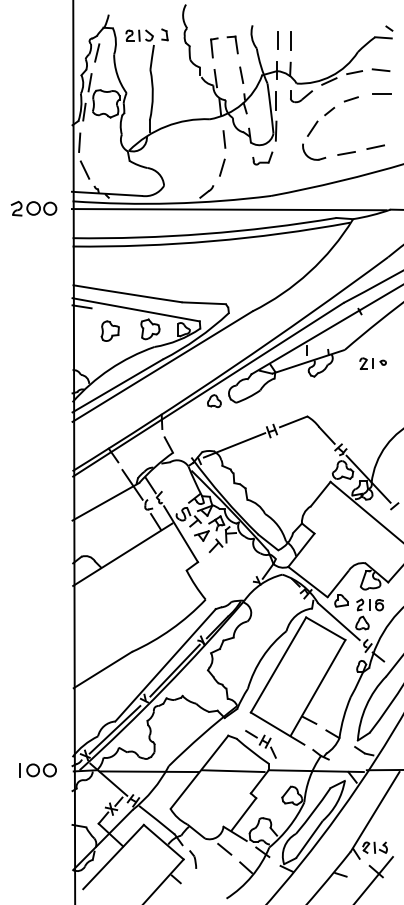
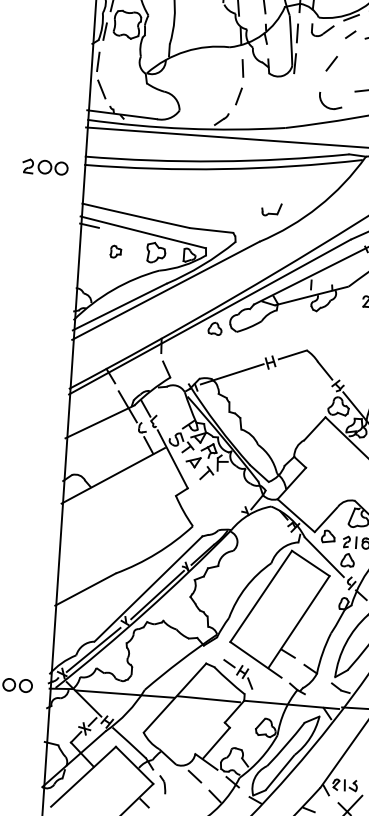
line: (329, 111) -> (350, 34), moved
part: (311, 157) -> (327, 106), moved
part: (262, 158) -> (271, 209), moved
part: (33, 208) -> (44, 167), moved
part: (109, 330) -> (115, 251), size x0.6

